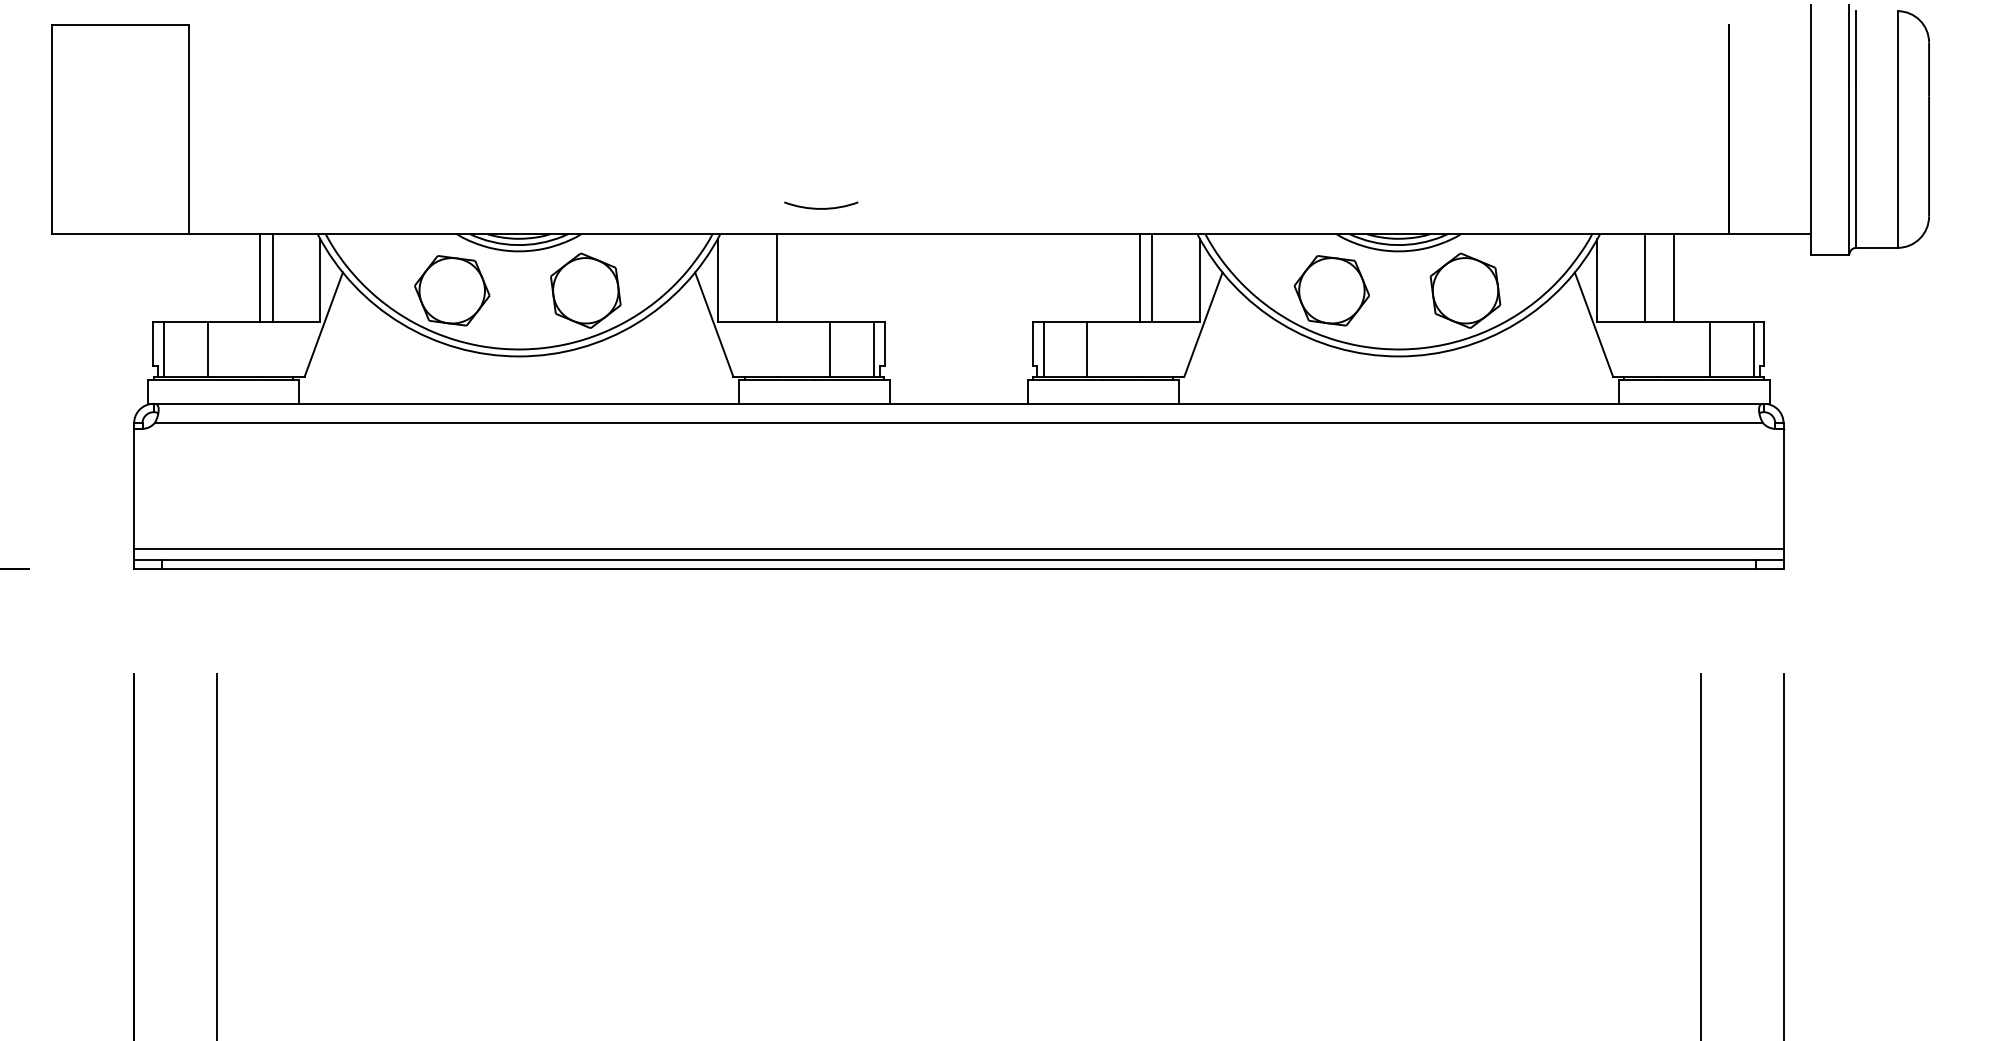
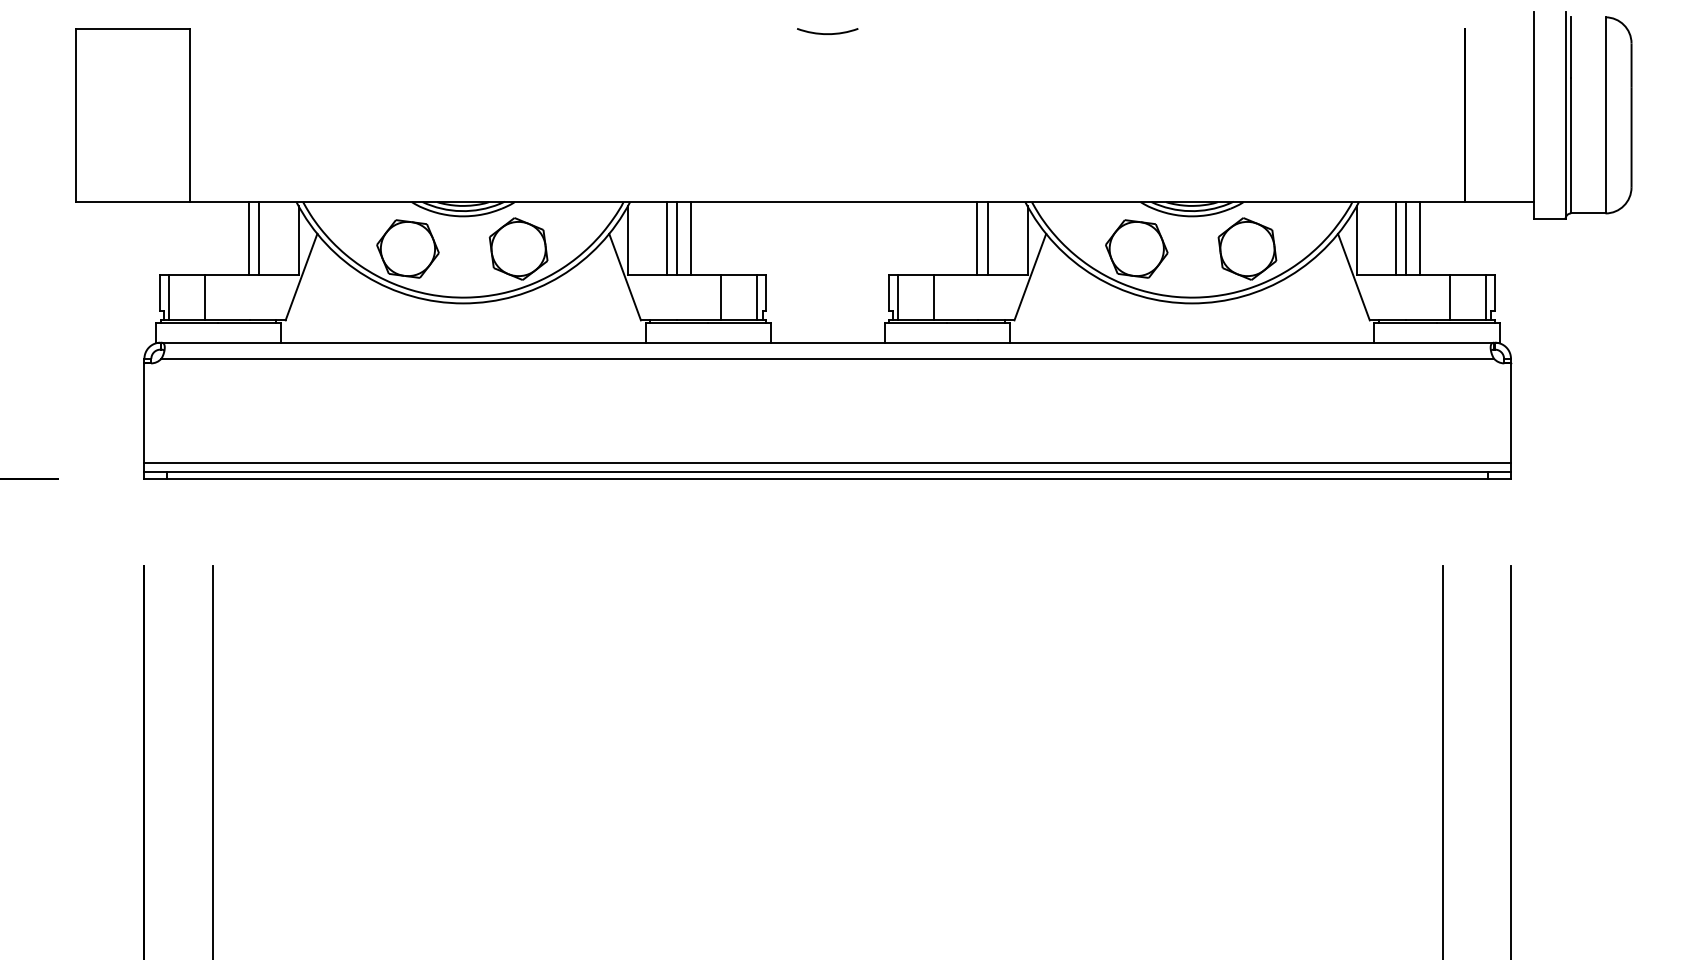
arc: (821, 208) -> (827, 33), moved
line: (765, 278) -> (667, 238), added
line: (794, 278) -> (691, 238), added
line: (1656, 278) -> (1405, 238), added

